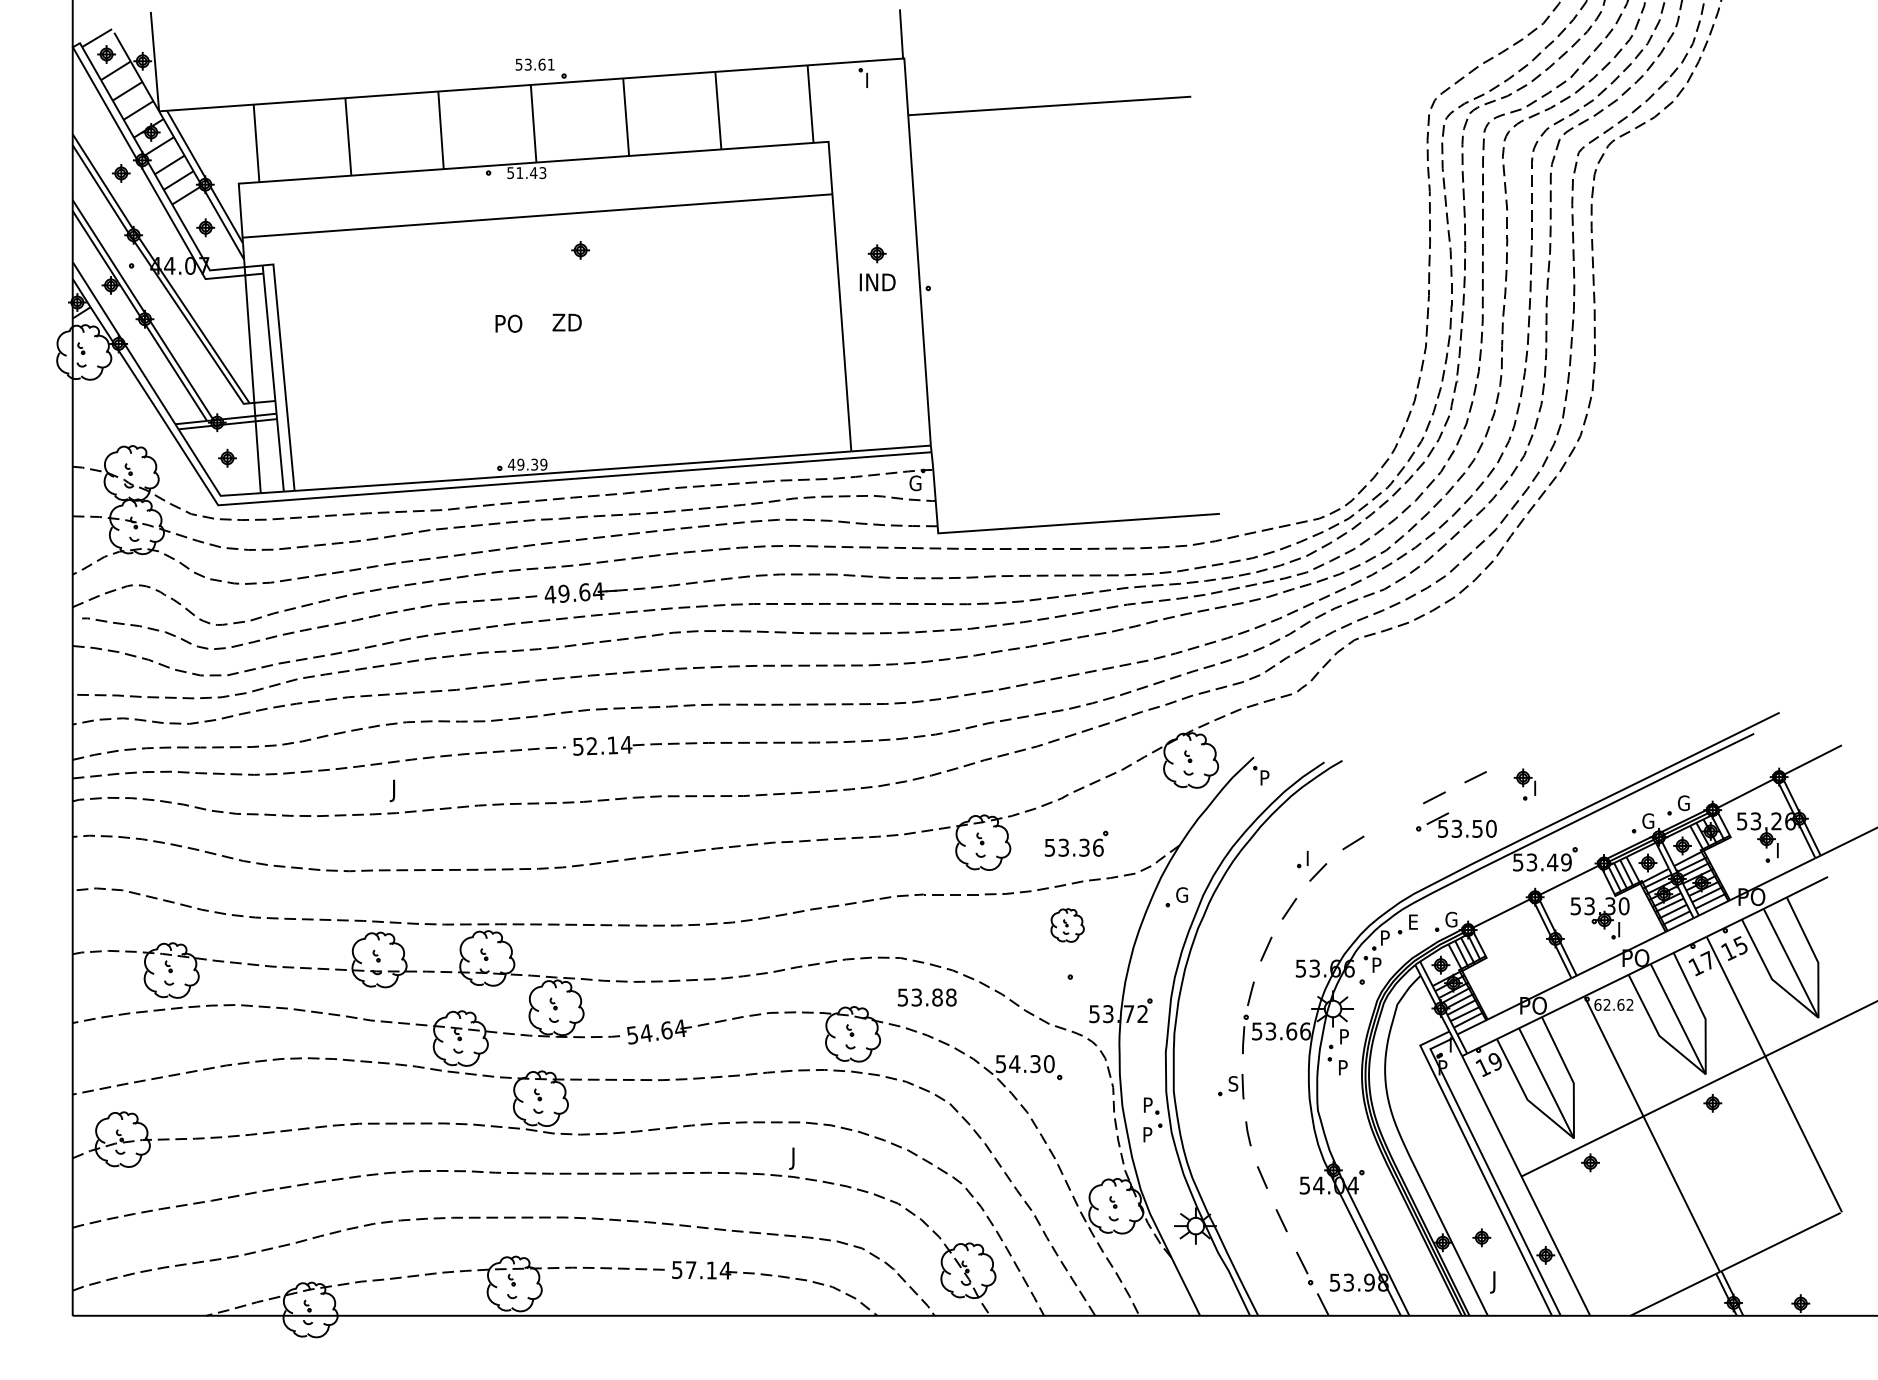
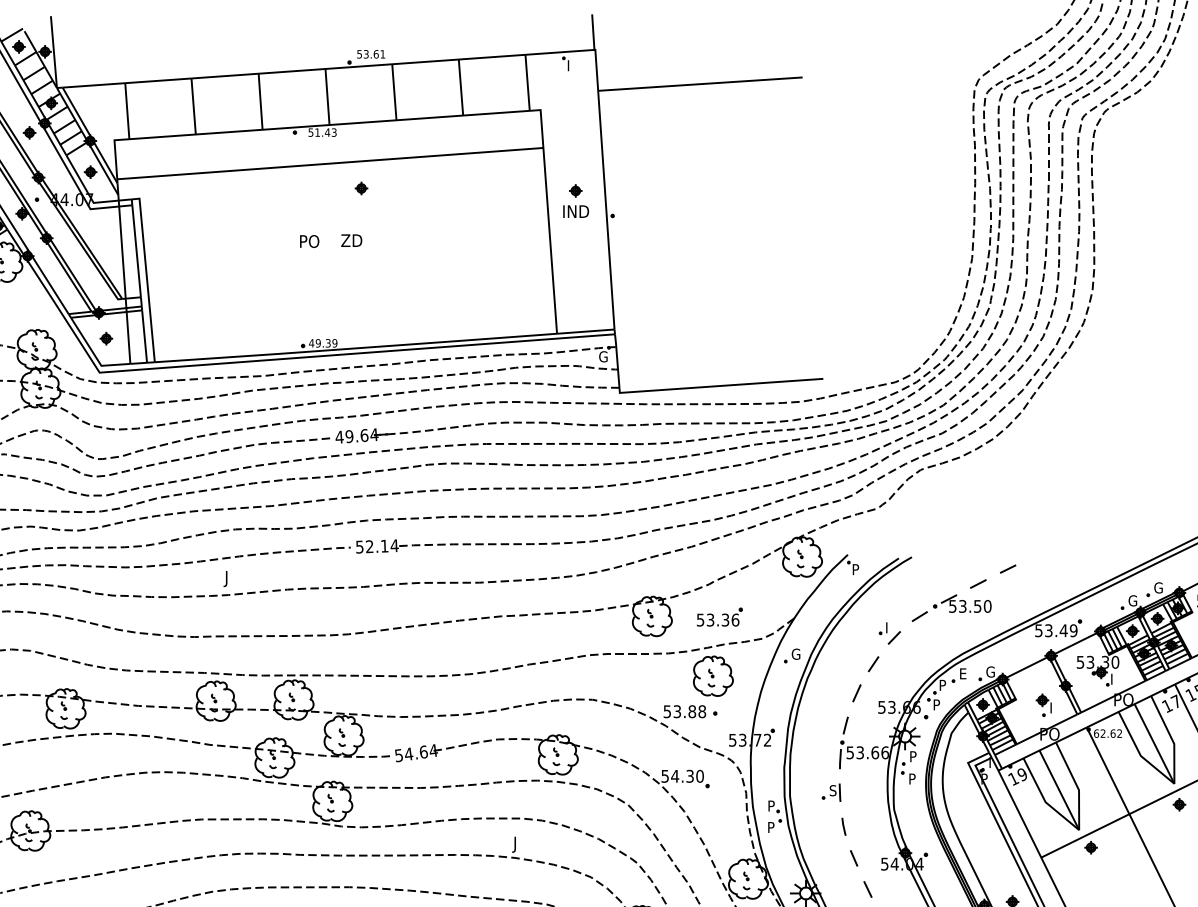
text: (534, 64) -> (370, 54), moved
part: (1524, 784) -> (1043, 705), moved
part: (1456, 824) -> (962, 603), moved
part: (1067, 925) -> (713, 676), size x1.67
text: (926, 997) -> (684, 711), moved

